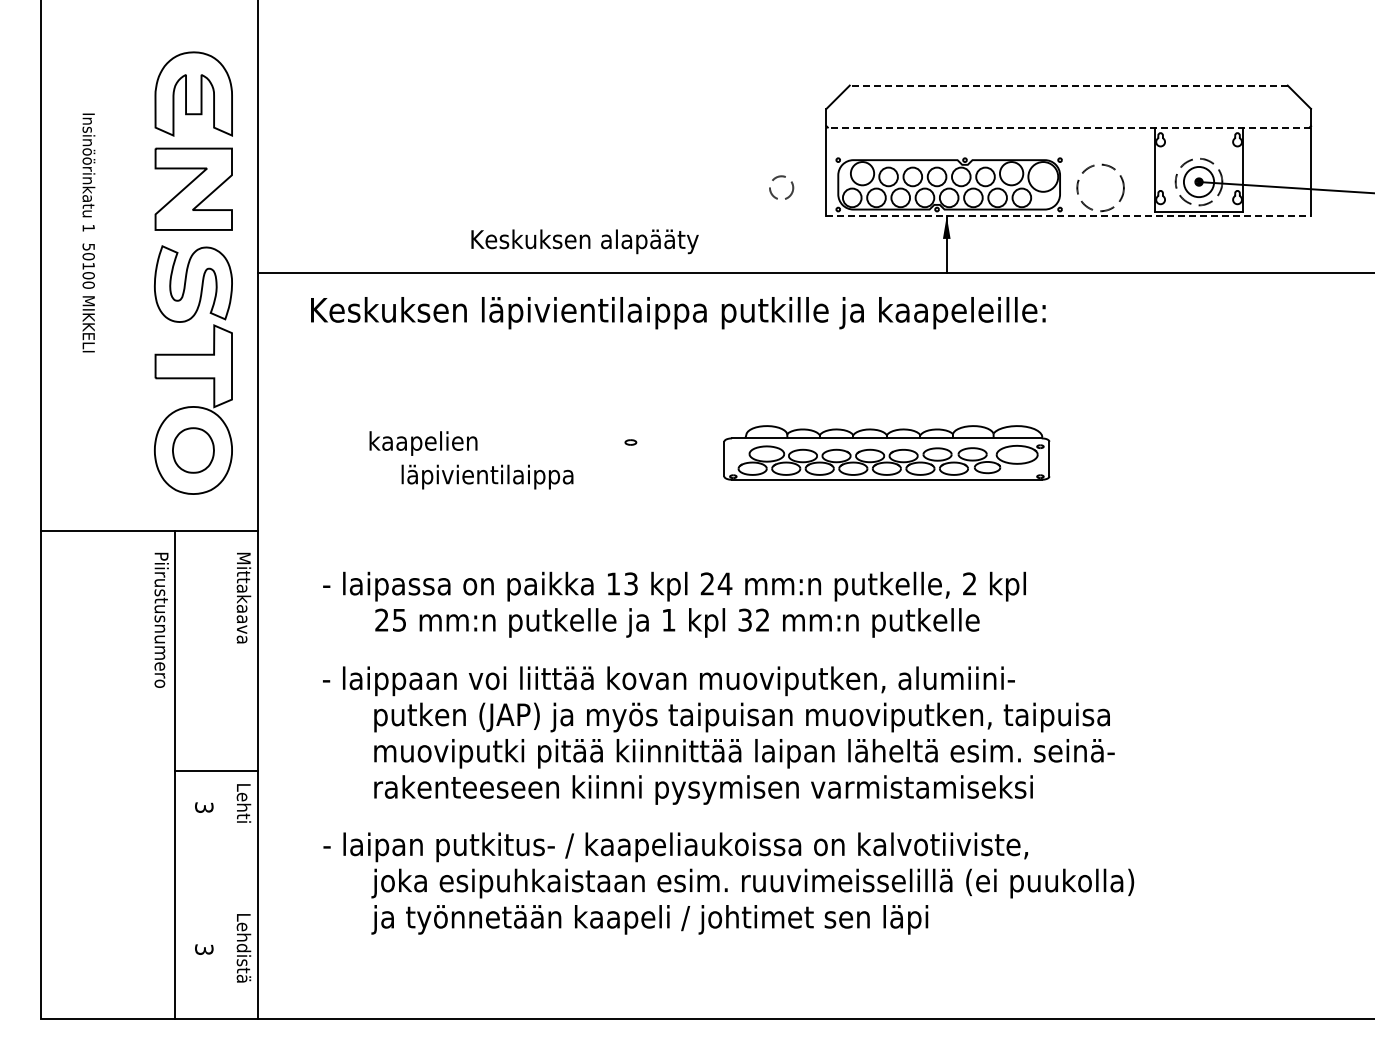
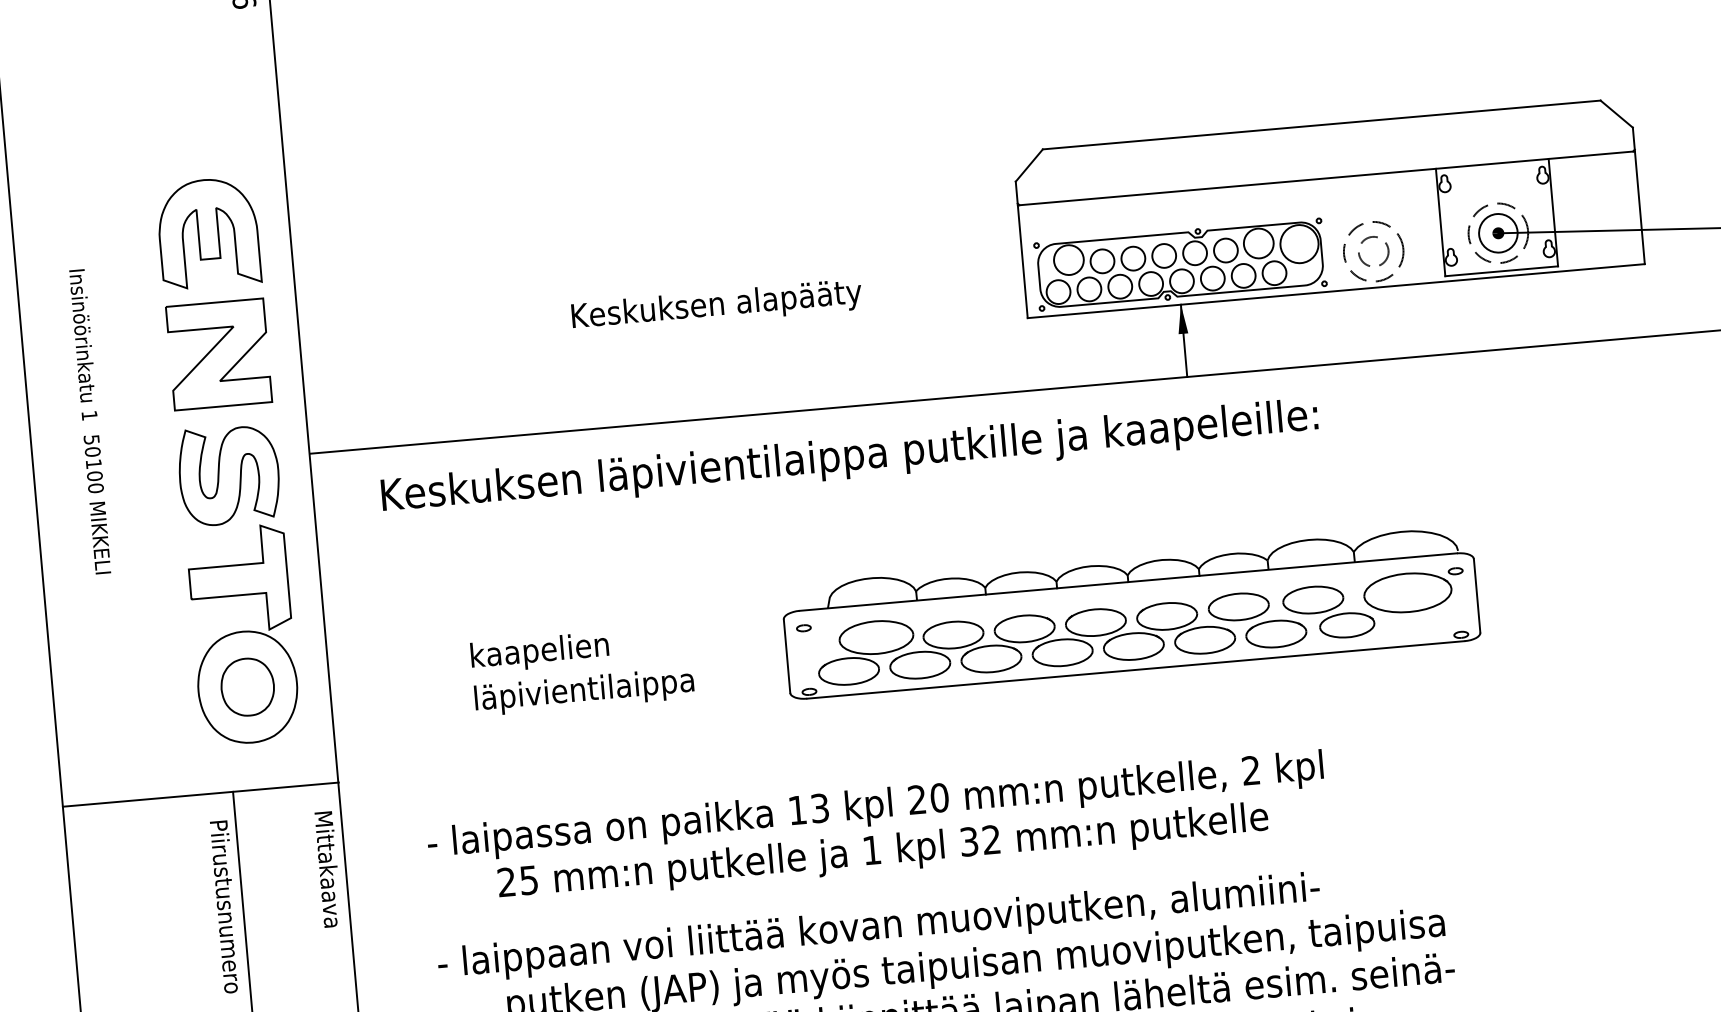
line: (1068, 85) -> (1321, 124), dashed -> solid
line: (1068, 127) -> (1326, 178), dashed -> solid
circle: (781, 187) -> (1373, 251), moved
line: (1069, 216) -> (1337, 291), dashed -> solid
text: (584, 241) -> (716, 306), moved
part: (886, 452) -> (1130, 612), size x1.67
text: (487, 476) -> (584, 691), moved
text: (724, 583) -> (938, 797), 24 -> 20

